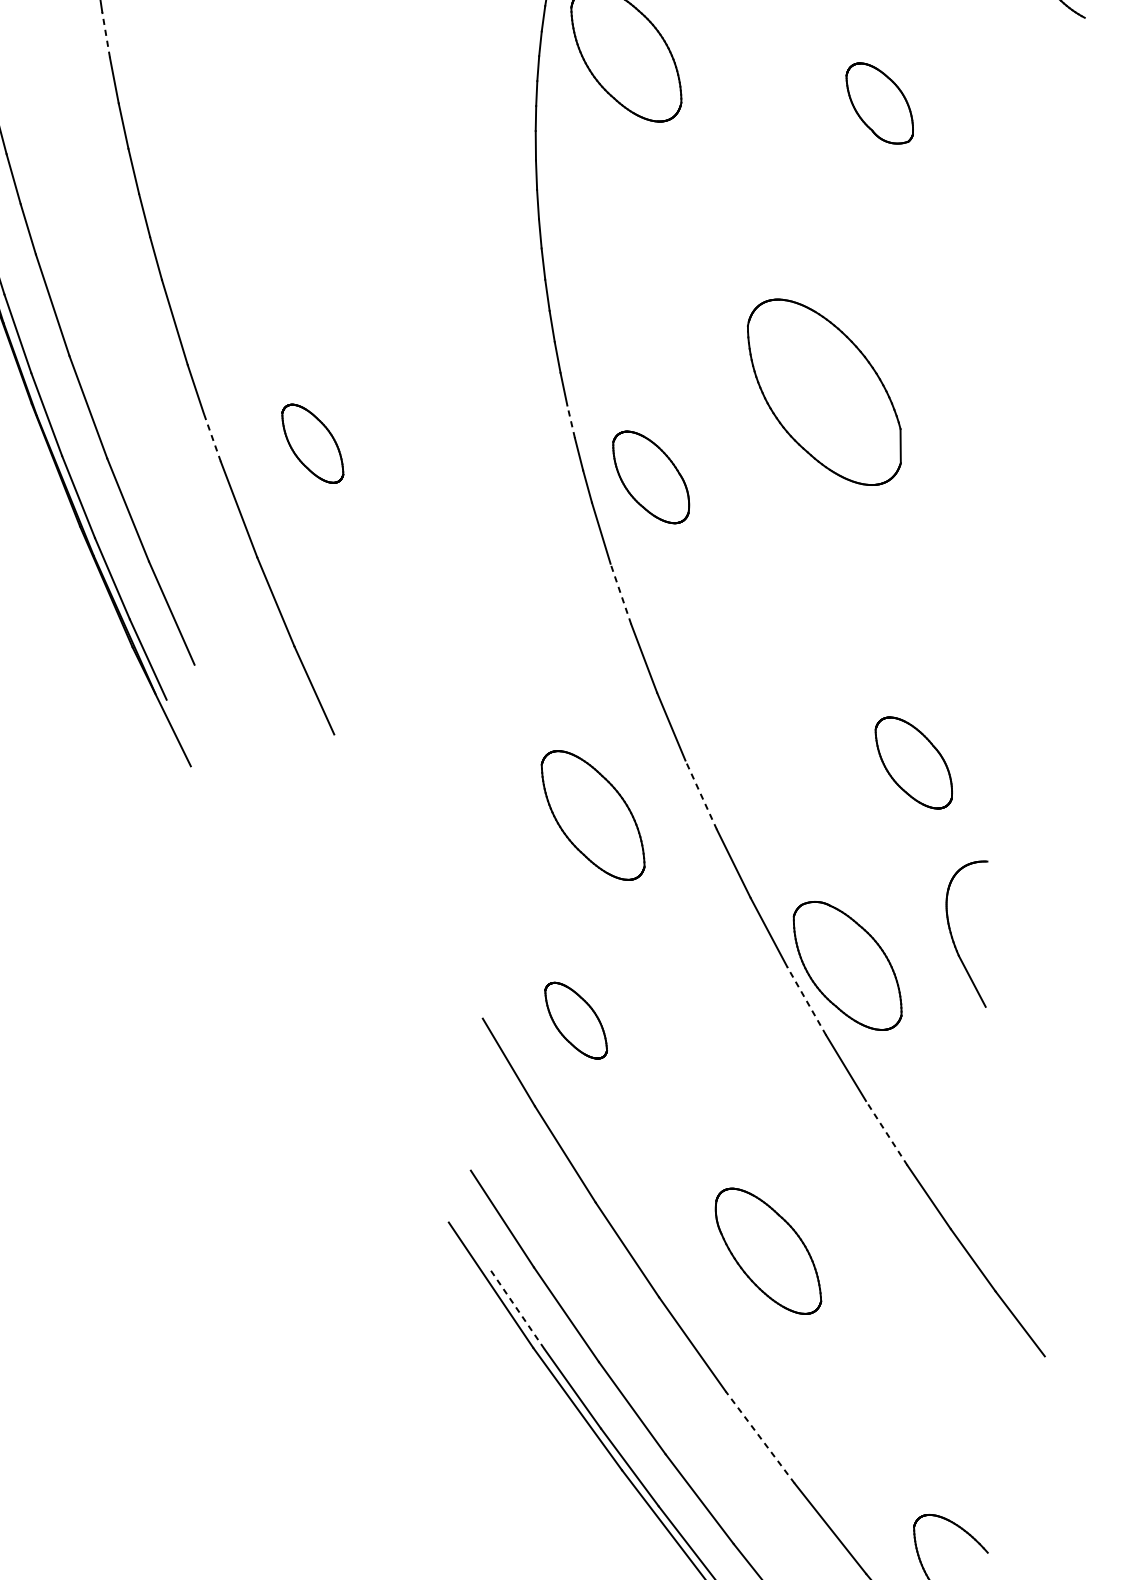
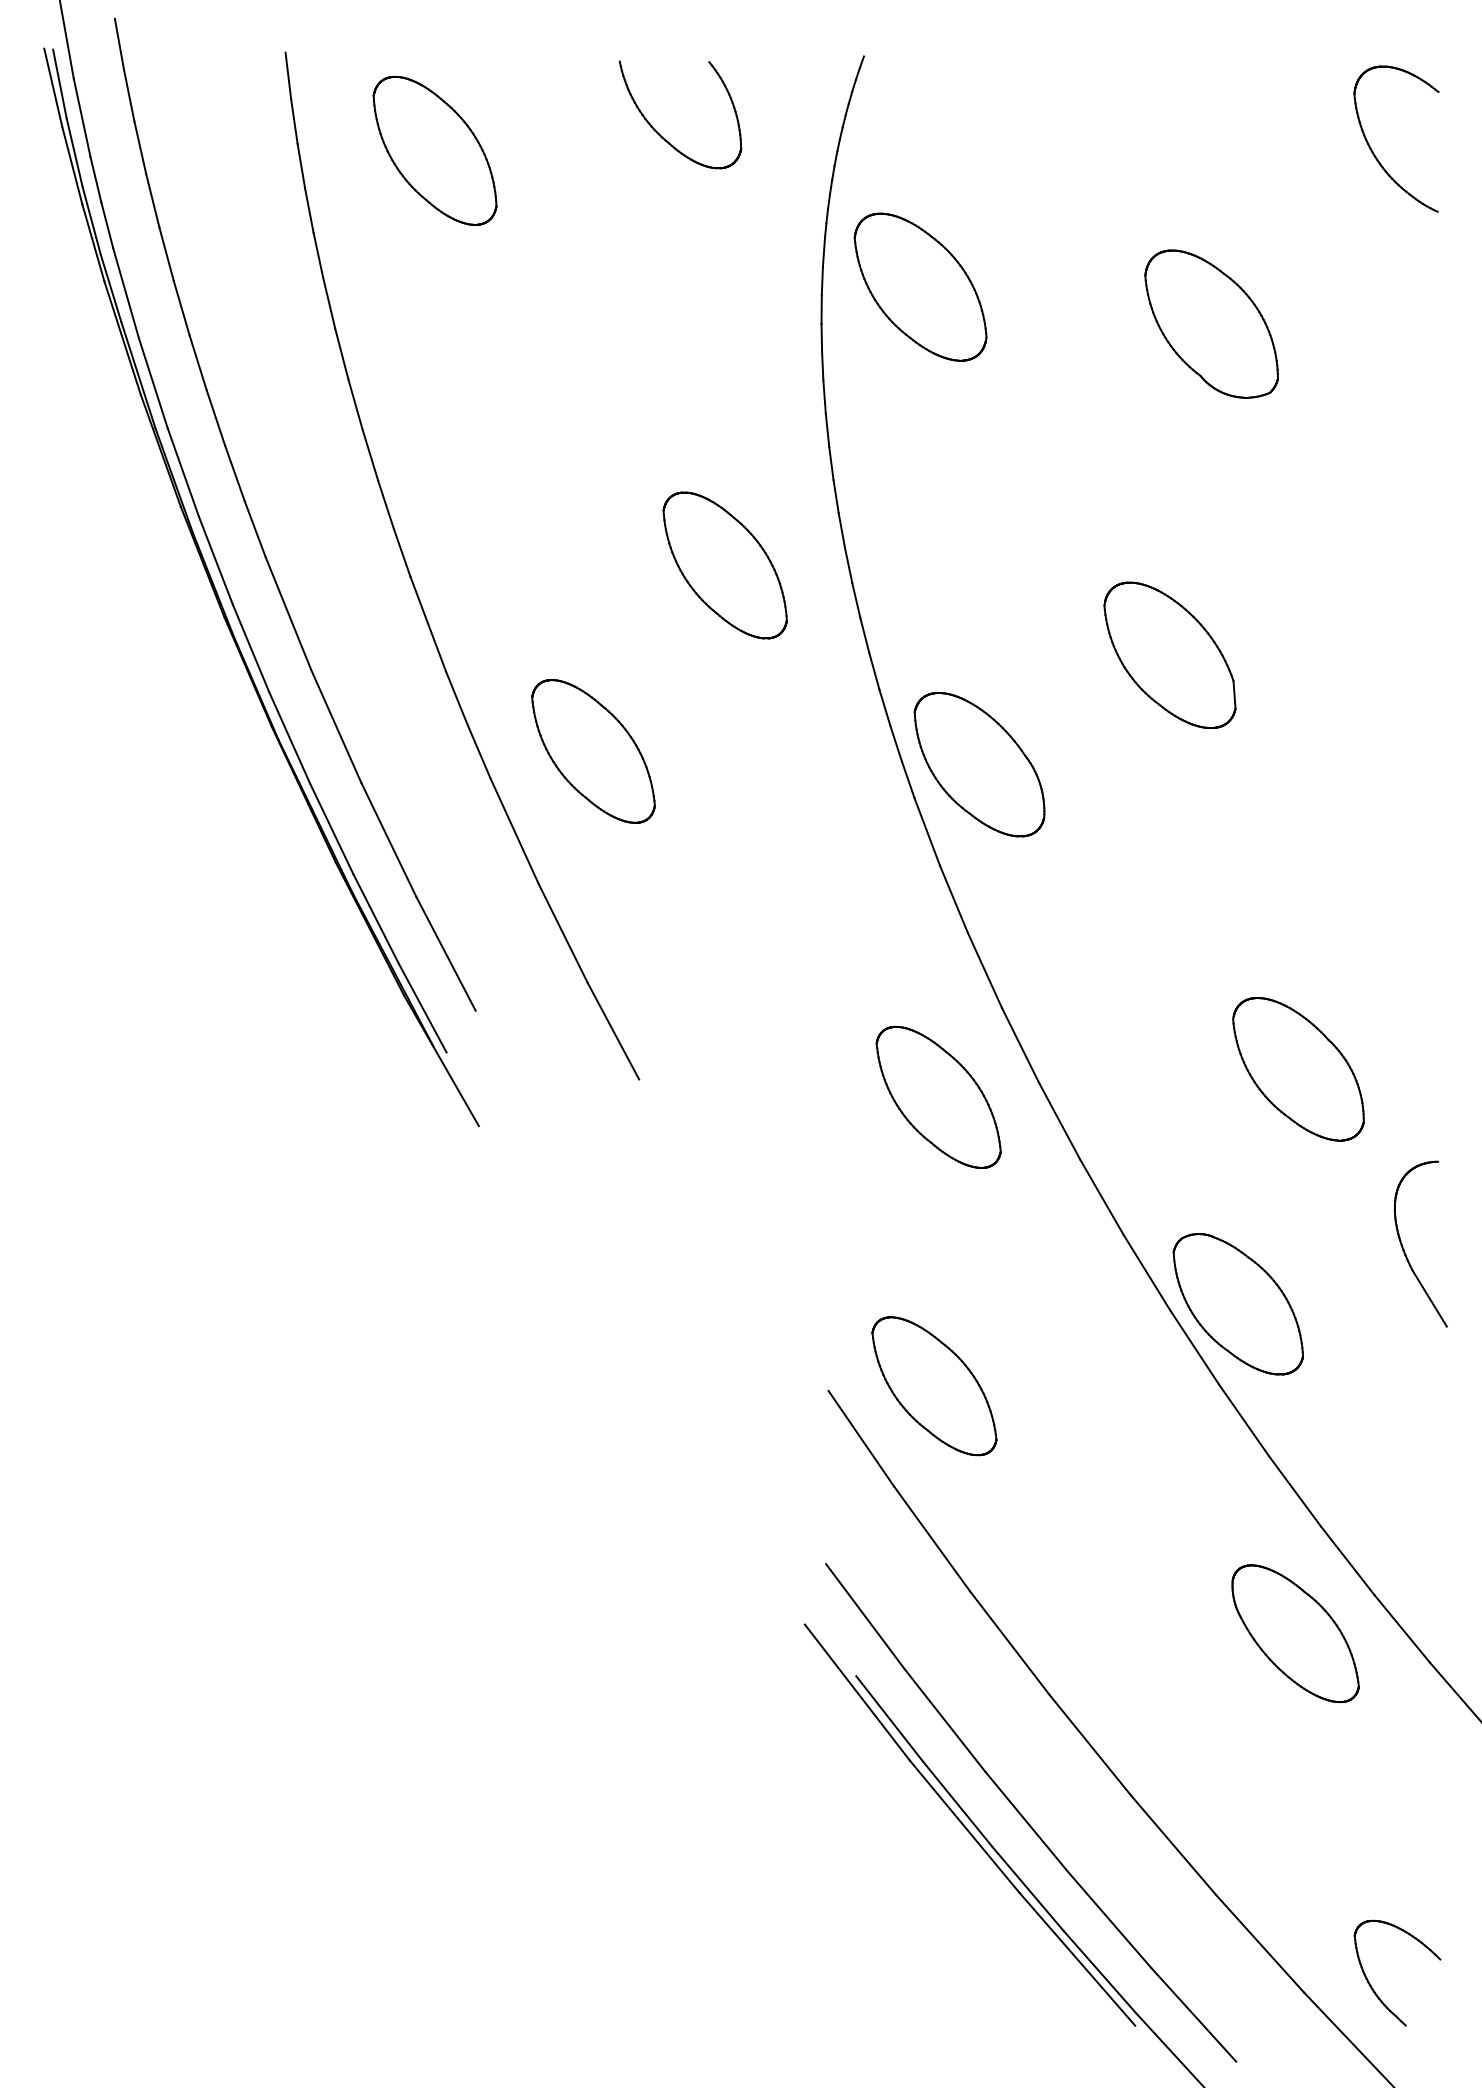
line: (106, 34) -> (329, 302), dashed -> solid
part: (879, 103) -> (1211, 323), size x1.67
part: (438, 287) -> (724, 565), added
part: (824, 391) -> (1169, 654), size x0.71
line: (570, 421) -> (884, 707), dashed -> solid
line: (211, 437) -> (478, 751), dashed -> solid
part: (312, 443) -> (593, 751), size x1.67
part: (651, 477) -> (979, 764), size x1.43
line: (620, 593) -> (953, 898), dashed -> solid
part: (913, 763) -> (1298, 1069), size x1.43
line: (701, 794) -> (1059, 1120), dashed -> solid
part: (592, 815) -> (938, 1097), moved
part: (952, 936) -> (1404, 1249), moved
line: (806, 1001) -> (1194, 1347), dashed -> solid
part: (576, 1020) -> (934, 1386), size x1.67
line: (886, 1133) -> (1294, 1491), dashed -> solid
part: (768, 1251) -> (1295, 1633), moved
line: (518, 1310) -> (890, 1719), dashed -> solid
line: (759, 1437) -> (1173, 1845), dashed -> solid

